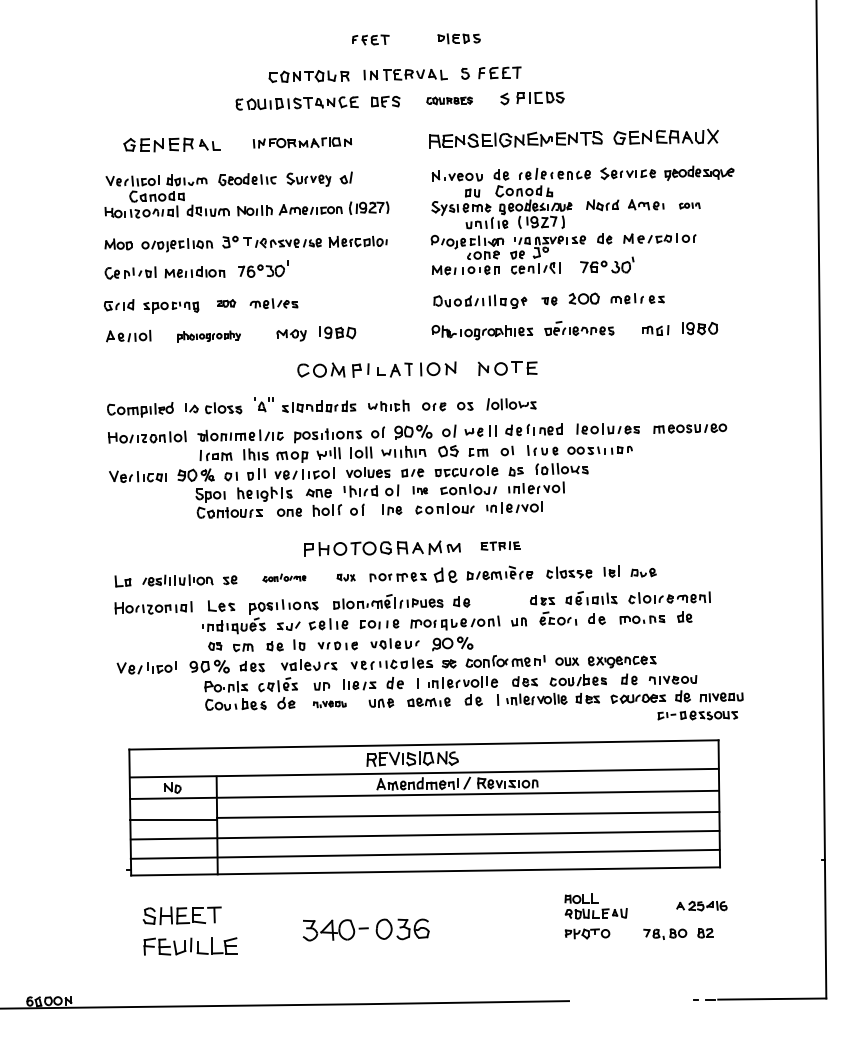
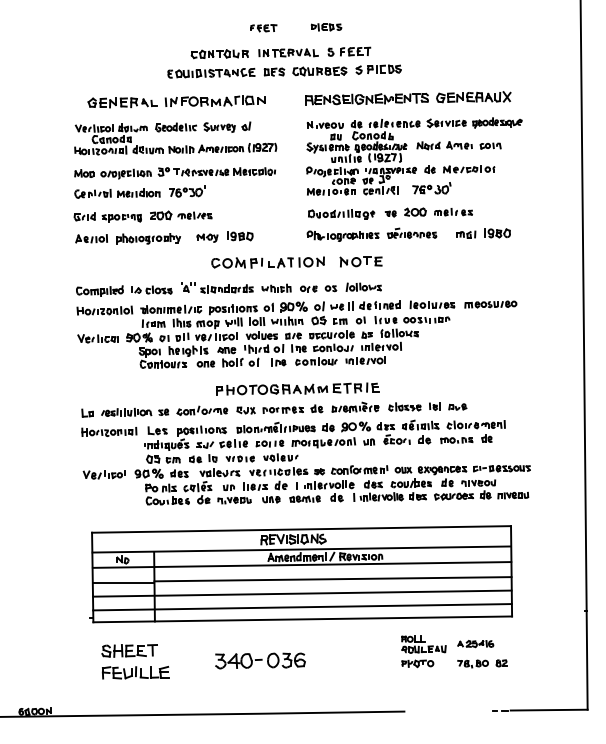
part: (449, 100) -> (319, 71), size x1.67
part: (302, 142) -> (215, 101), size x1.43
part: (689, 205) -> (490, 145), size x1.43
part: (226, 303) -> (161, 215), size x1.67
part: (209, 336) -> (149, 239), size x1.43
part: (420, 489) -> (299, 347), size x1.43
part: (500, 545) -> (355, 387), size x1.67
part: (445, 575) -> (316, 408), size x0.71
part: (284, 577) -> (202, 410), size x1.67
part: (346, 577) -> (246, 410), size x1.43
part: (452, 643) -> (355, 426), moved
part: (214, 646) -> (152, 459), size x1.43
part: (329, 704) -> (234, 500), size x1.43
part: (697, 715) -> (501, 468), moved
part: (701, 905) -> (475, 643), moved

